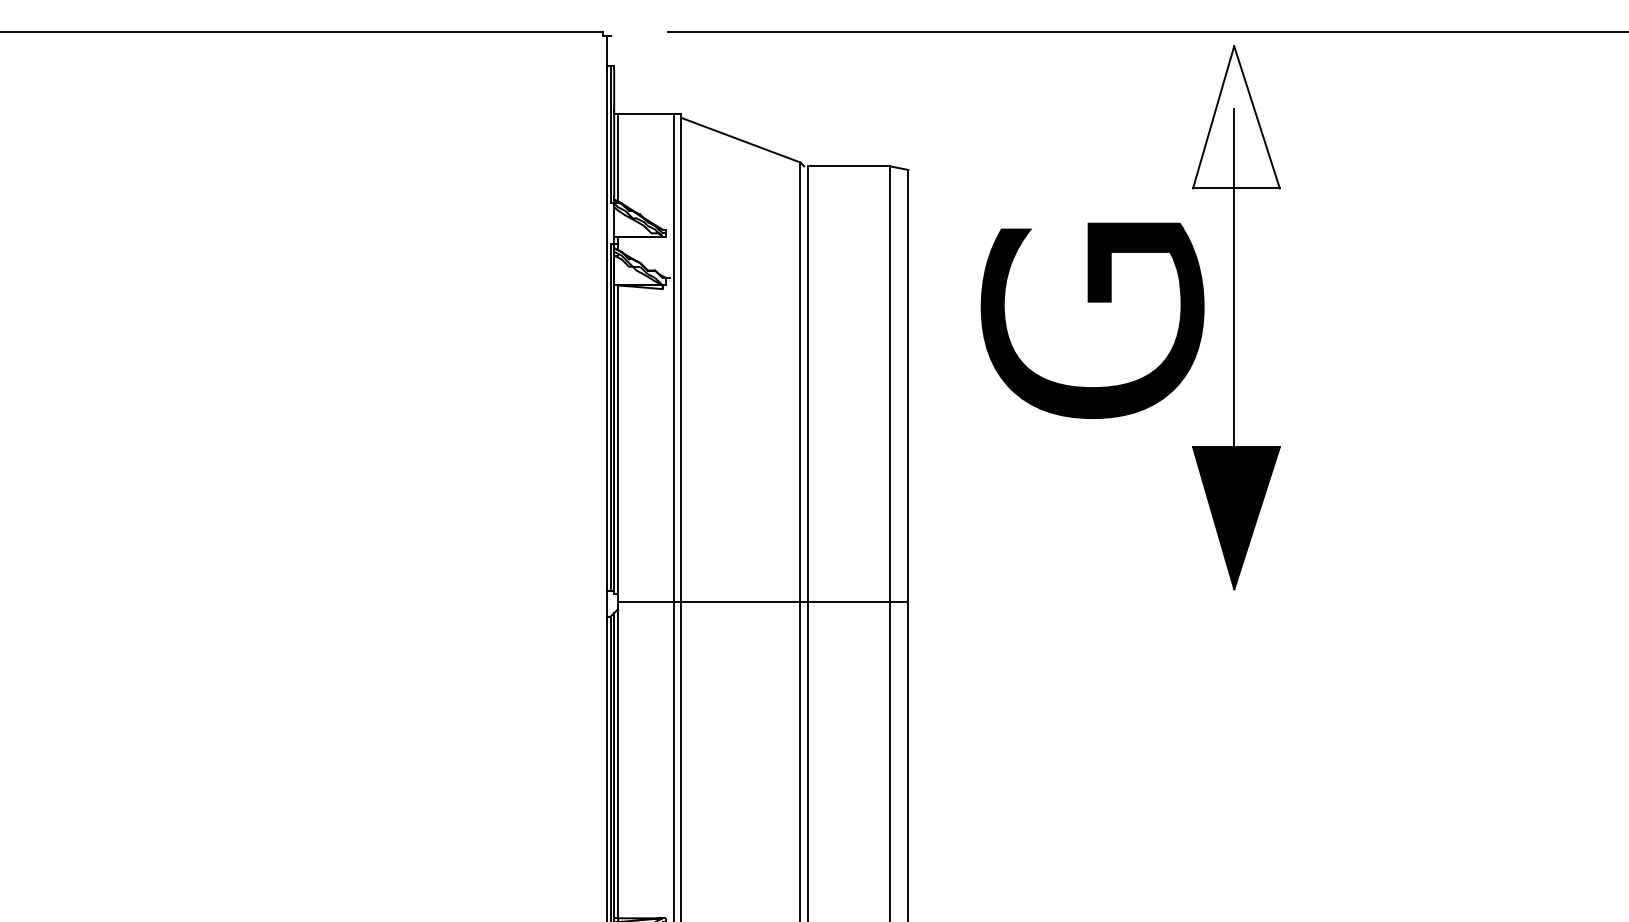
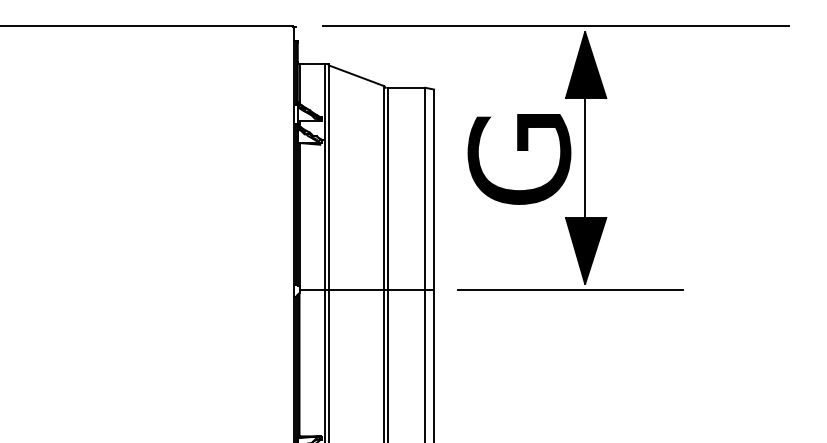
fill: (1237, 118) -> (586, 65), added
line: (1200, 603) -> (569, 290), added

